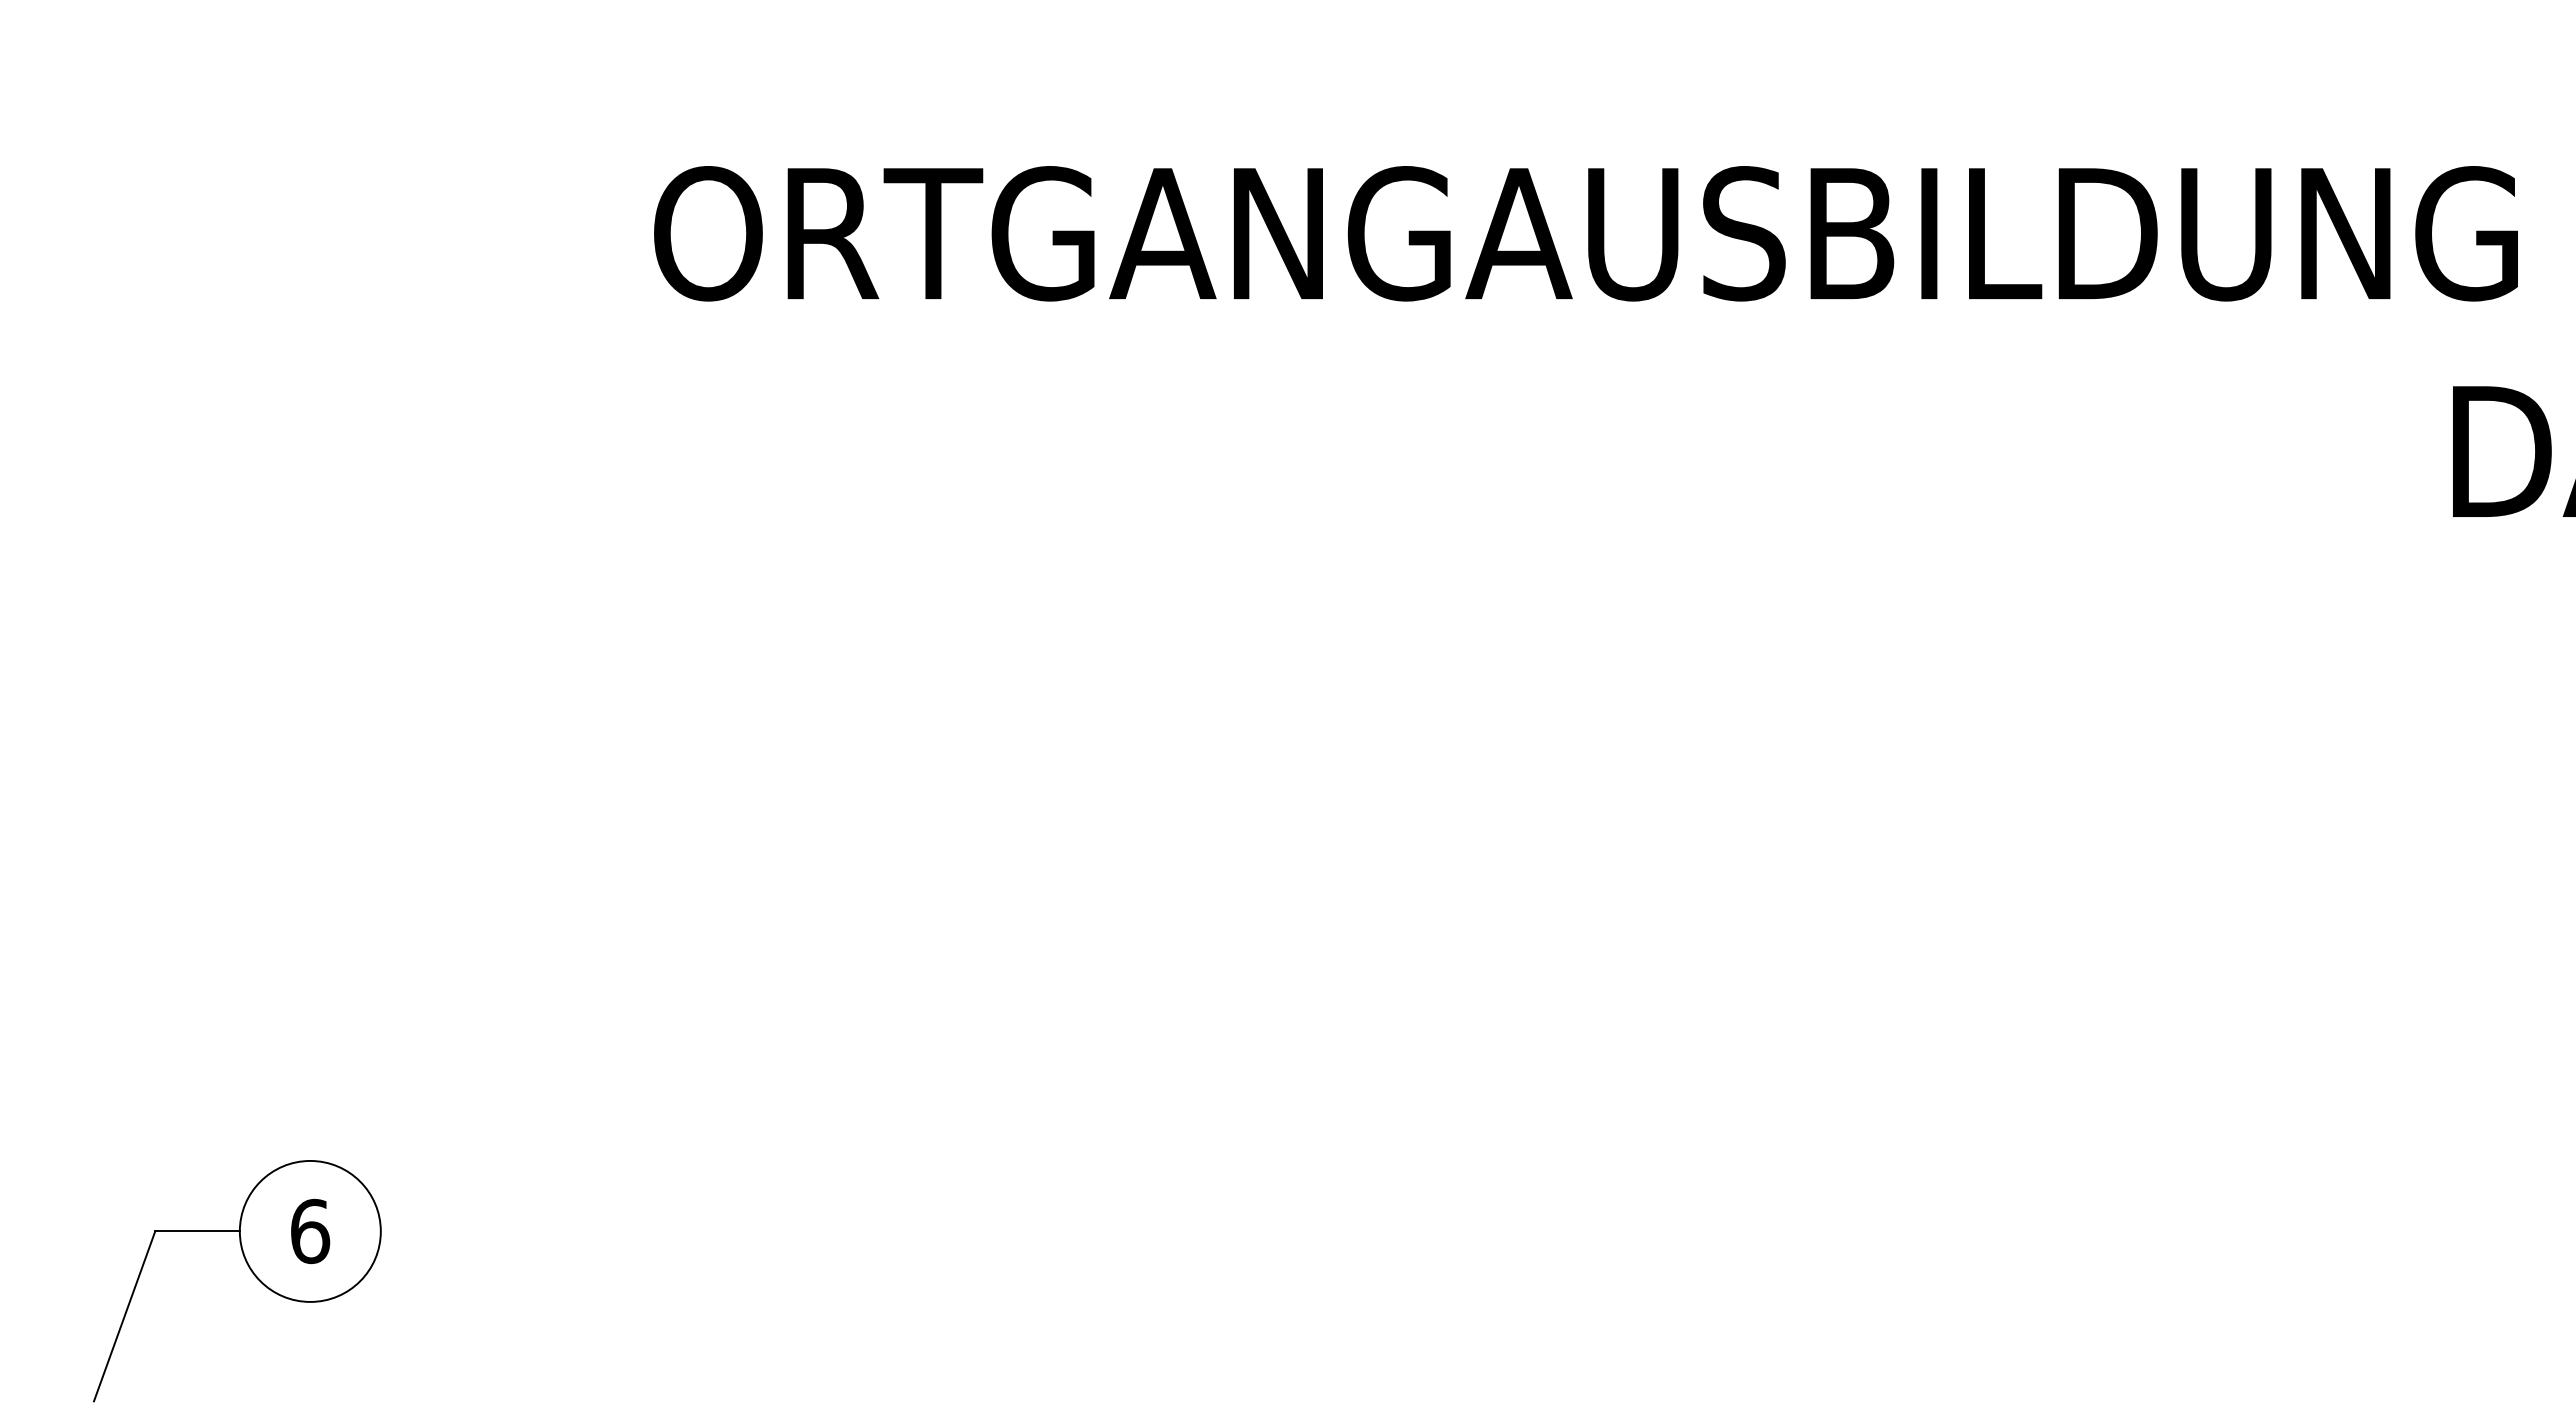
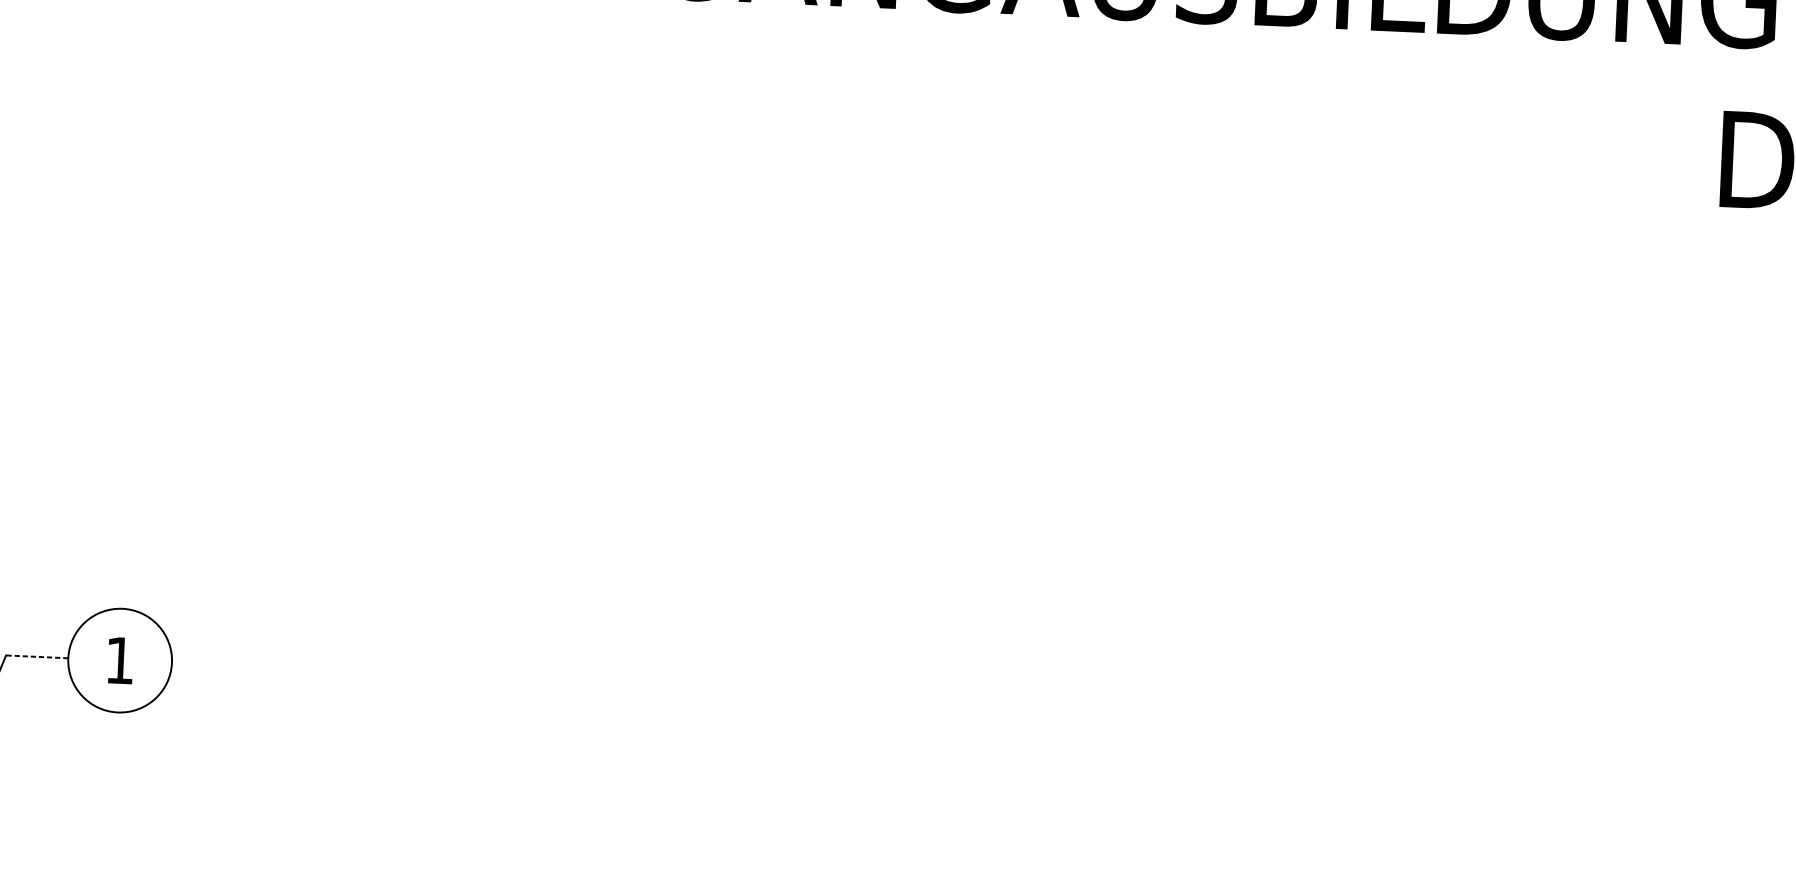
line: (197, 1231) -> (37, 656), solid -> dashed
text: (310, 1231) -> (120, 660), 6 -> 1

